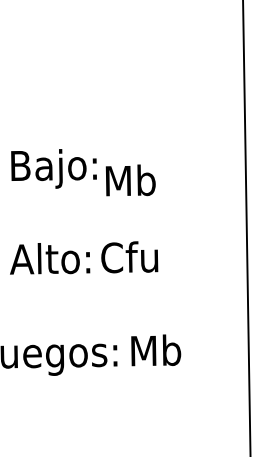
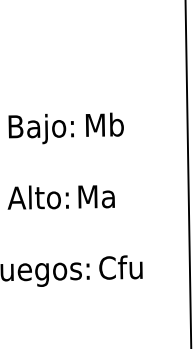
text: (130, 180) -> (104, 124), moved
text: (128, 257) -> (98, 196), Cfu -> Ma
text: (157, 350) -> (120, 267), Mb -> Cfu

